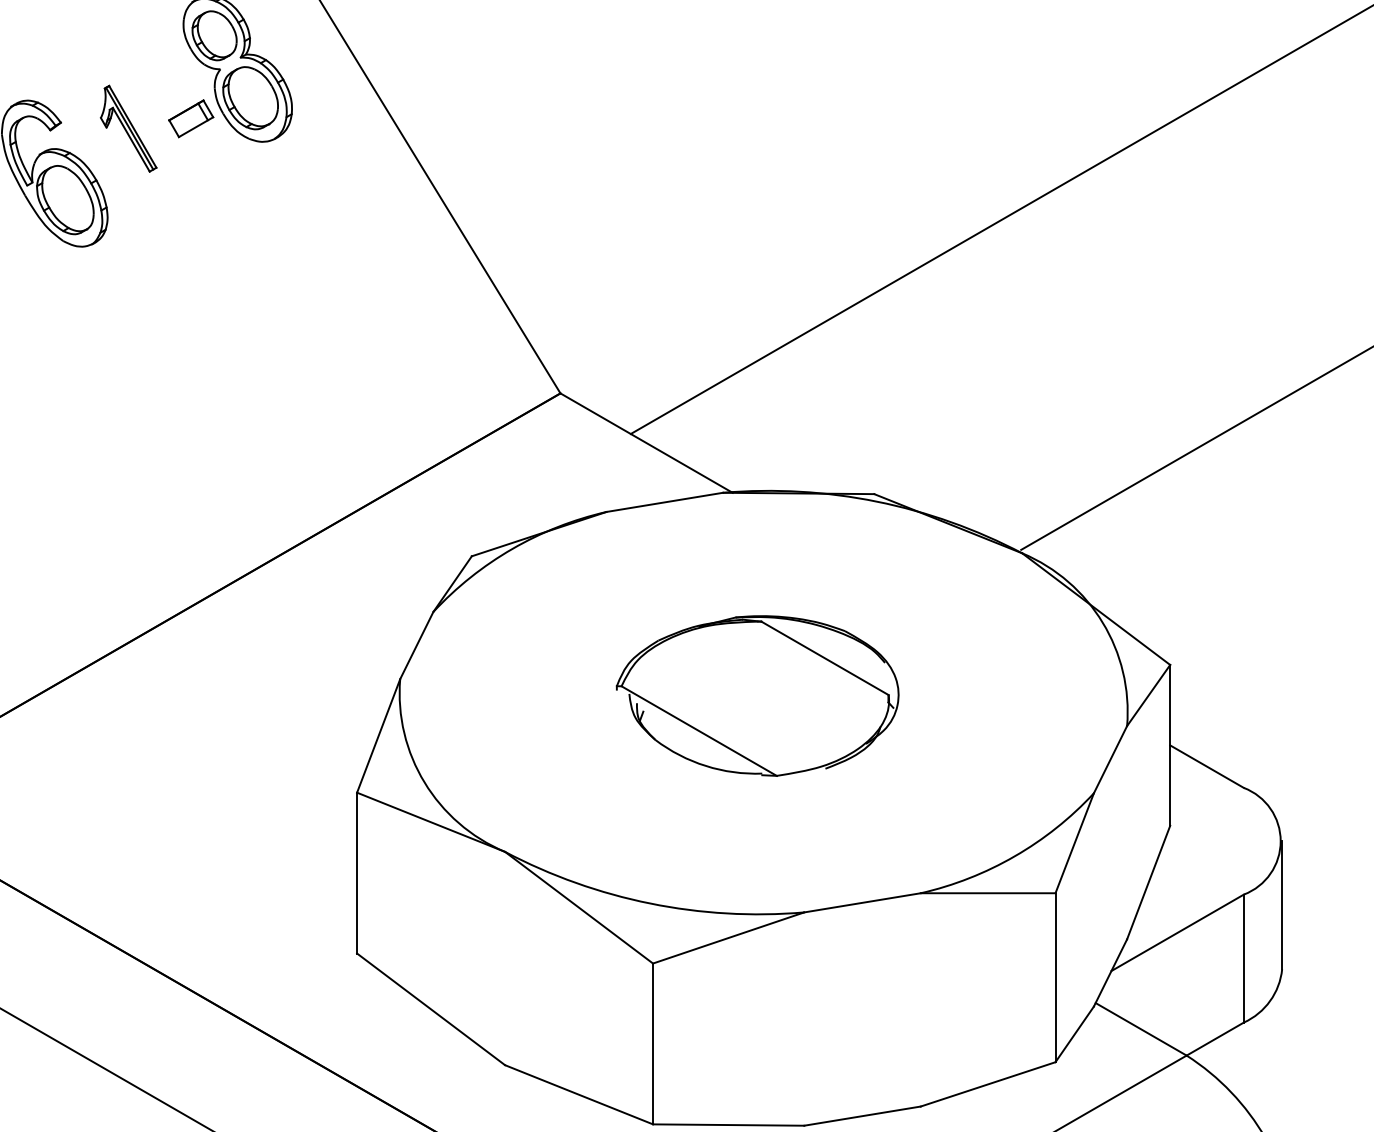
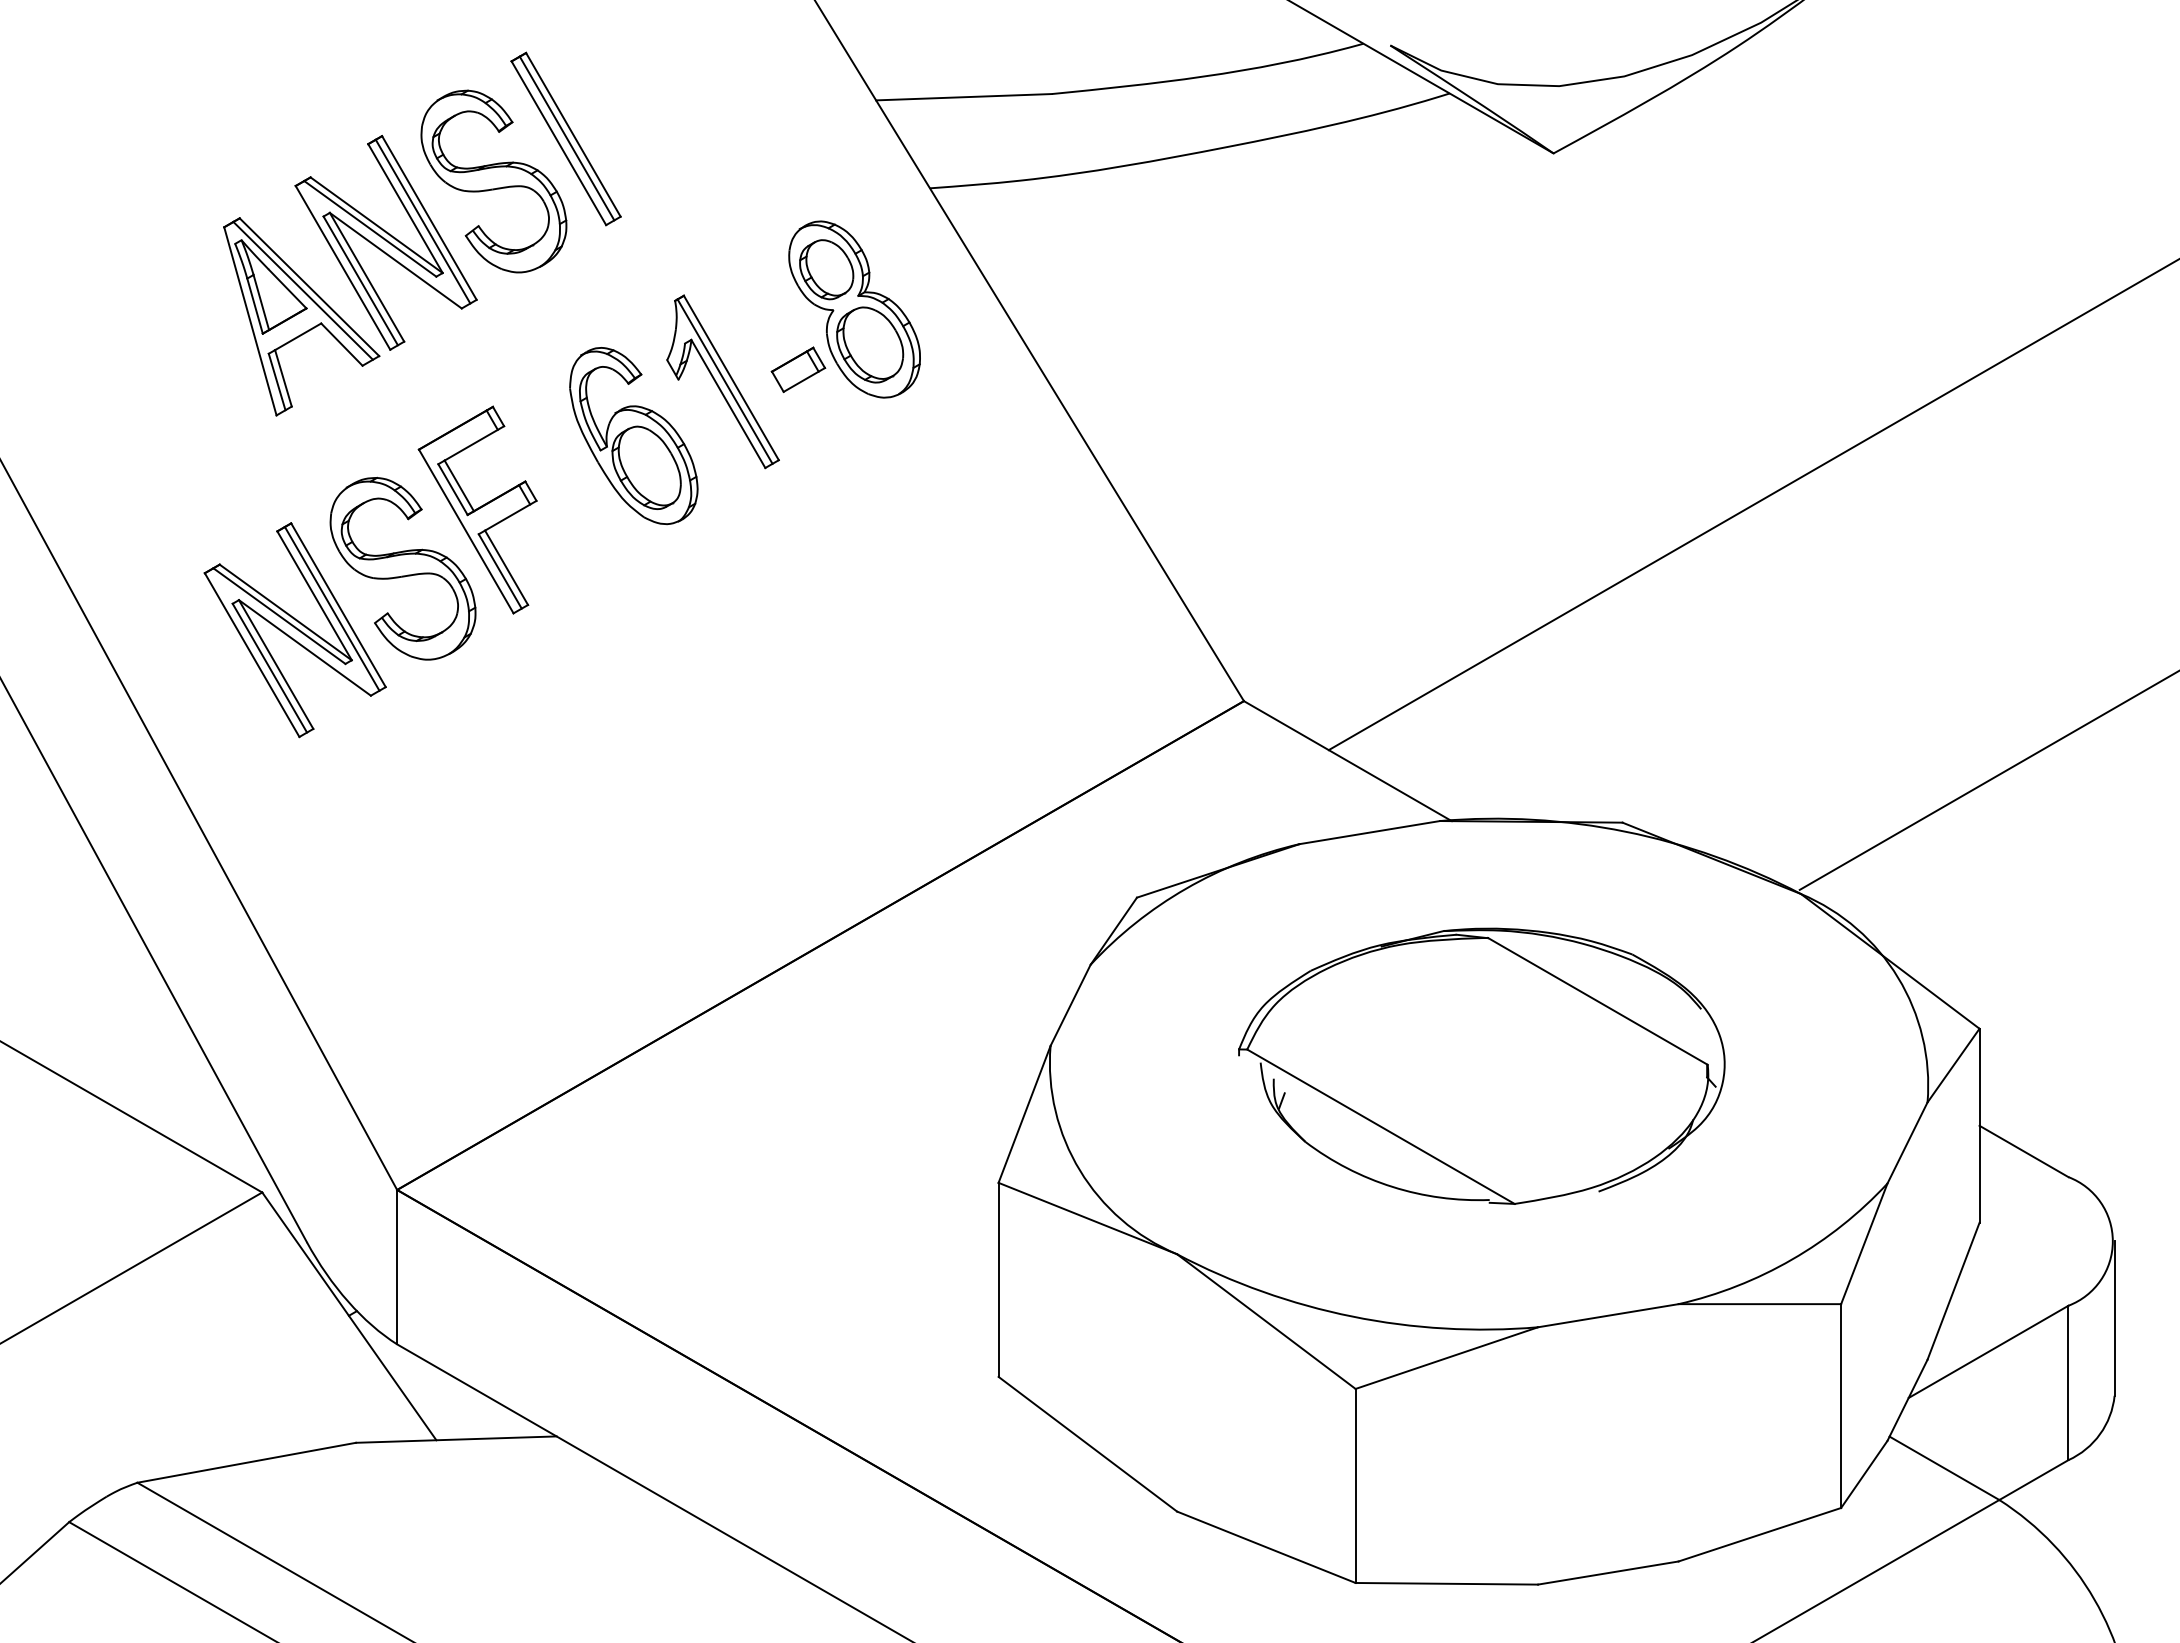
part: (128, 128) -> (722, 381), size x1.67
part: (757, 695) -> (1481, 1065), size x1.43

